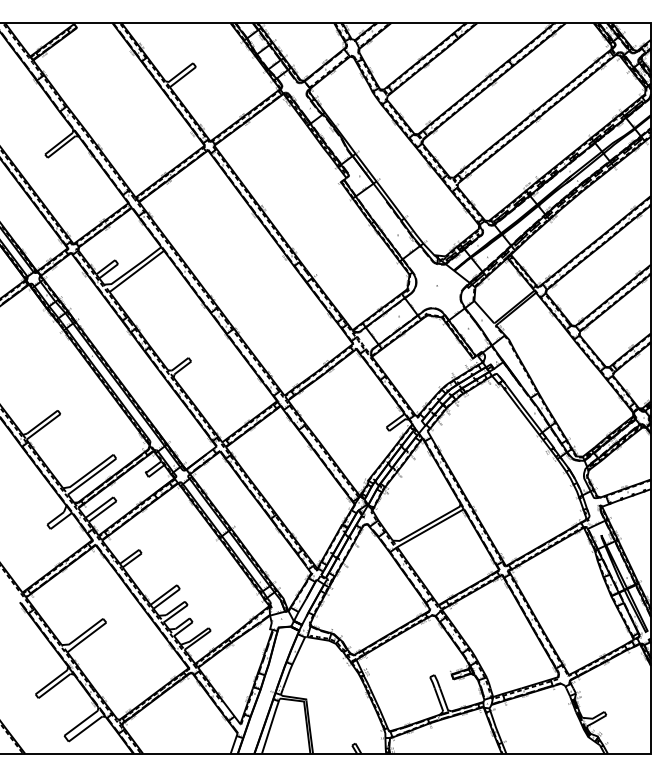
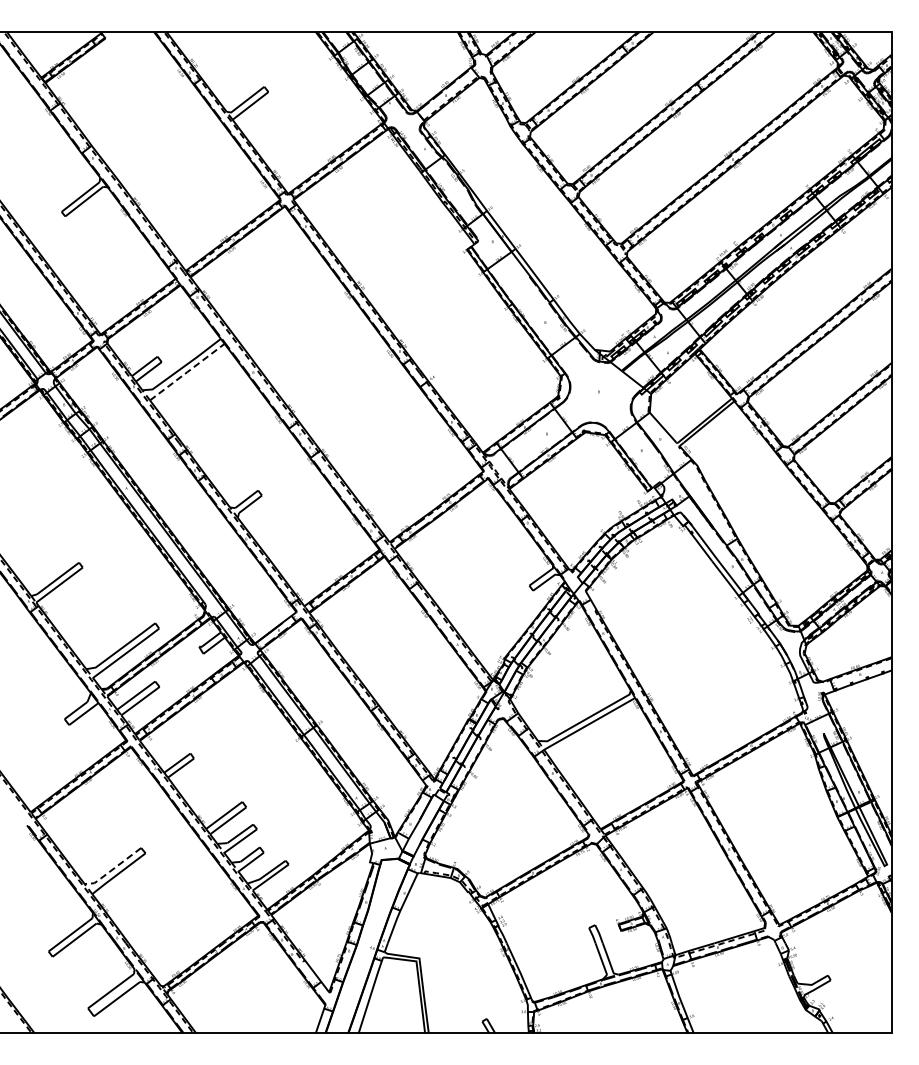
line: (136, 271) -> (187, 372), solid -> dashed
line: (82, 634) -> (112, 869), solid -> dashed

